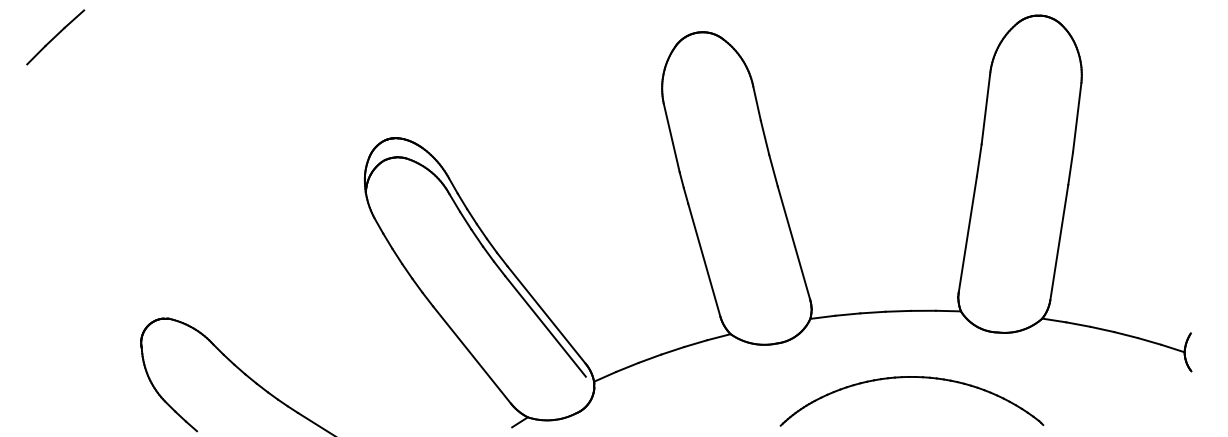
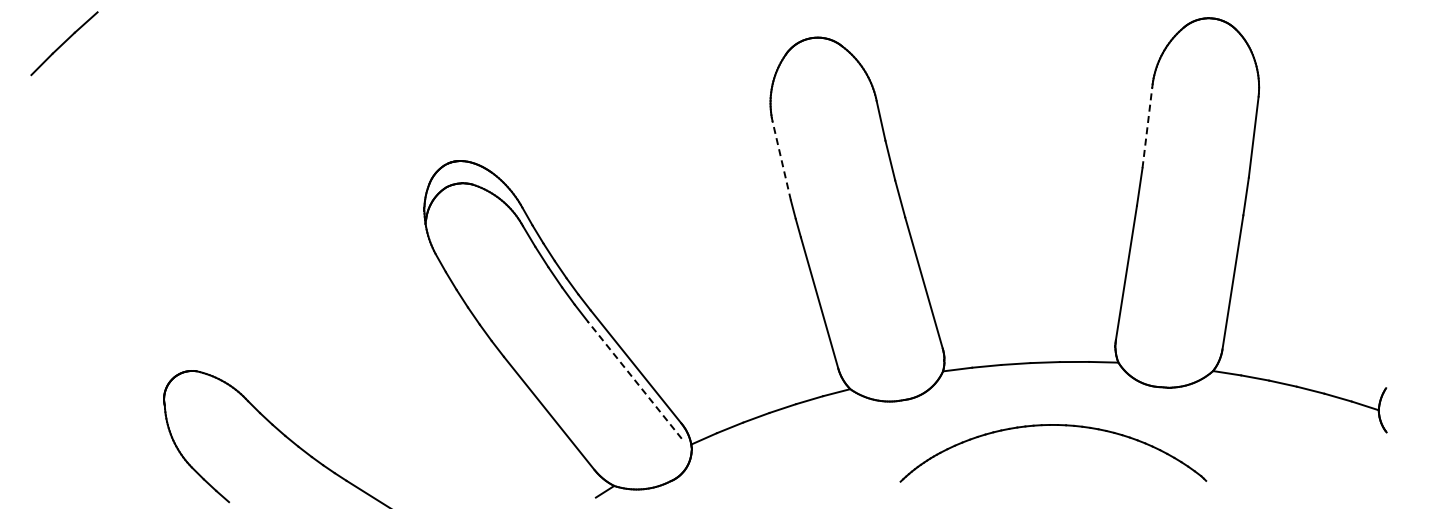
line: (985, 109) -> (1147, 127), solid -> dashed
line: (671, 137) -> (781, 160), solid -> dashed
line: (545, 325) -> (634, 379), solid -> dashed
part: (912, 377) -> (1053, 425), moved

